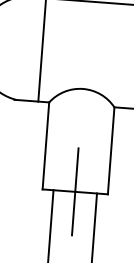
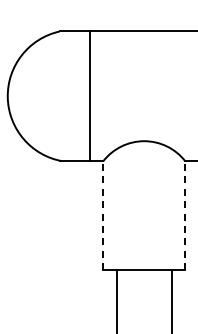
line: (46, 145) -> (103, 215), solid -> dashed
line: (111, 150) -> (185, 215), solid -> dashed
line: (75, 191) -> (144, 269), removed

